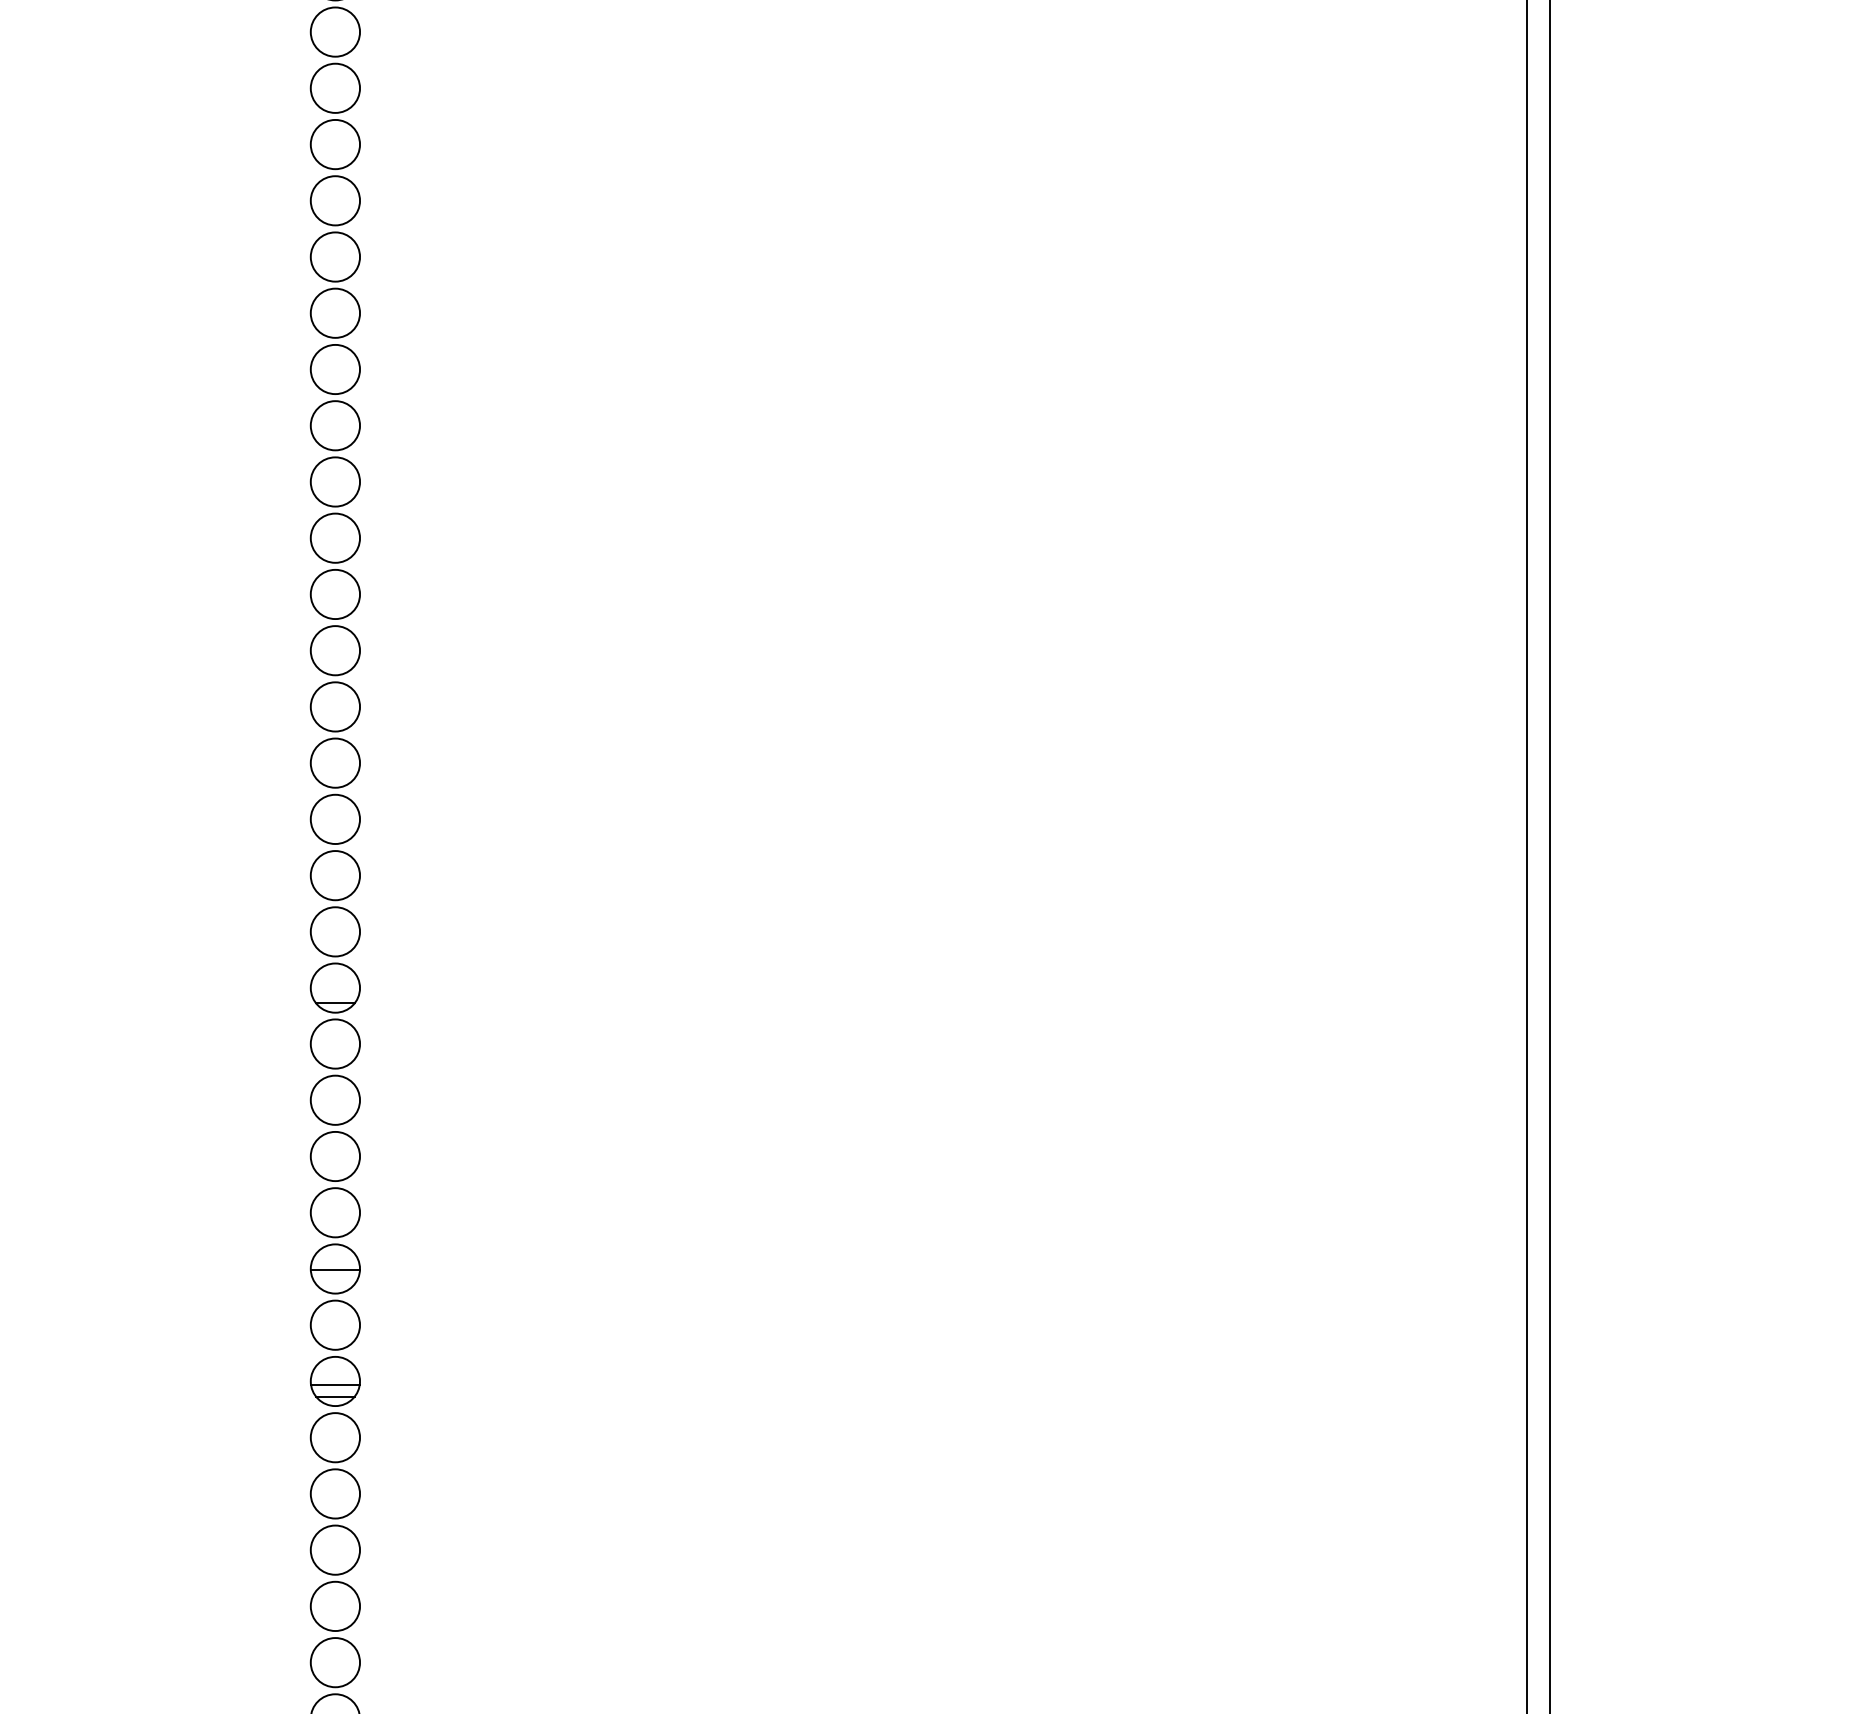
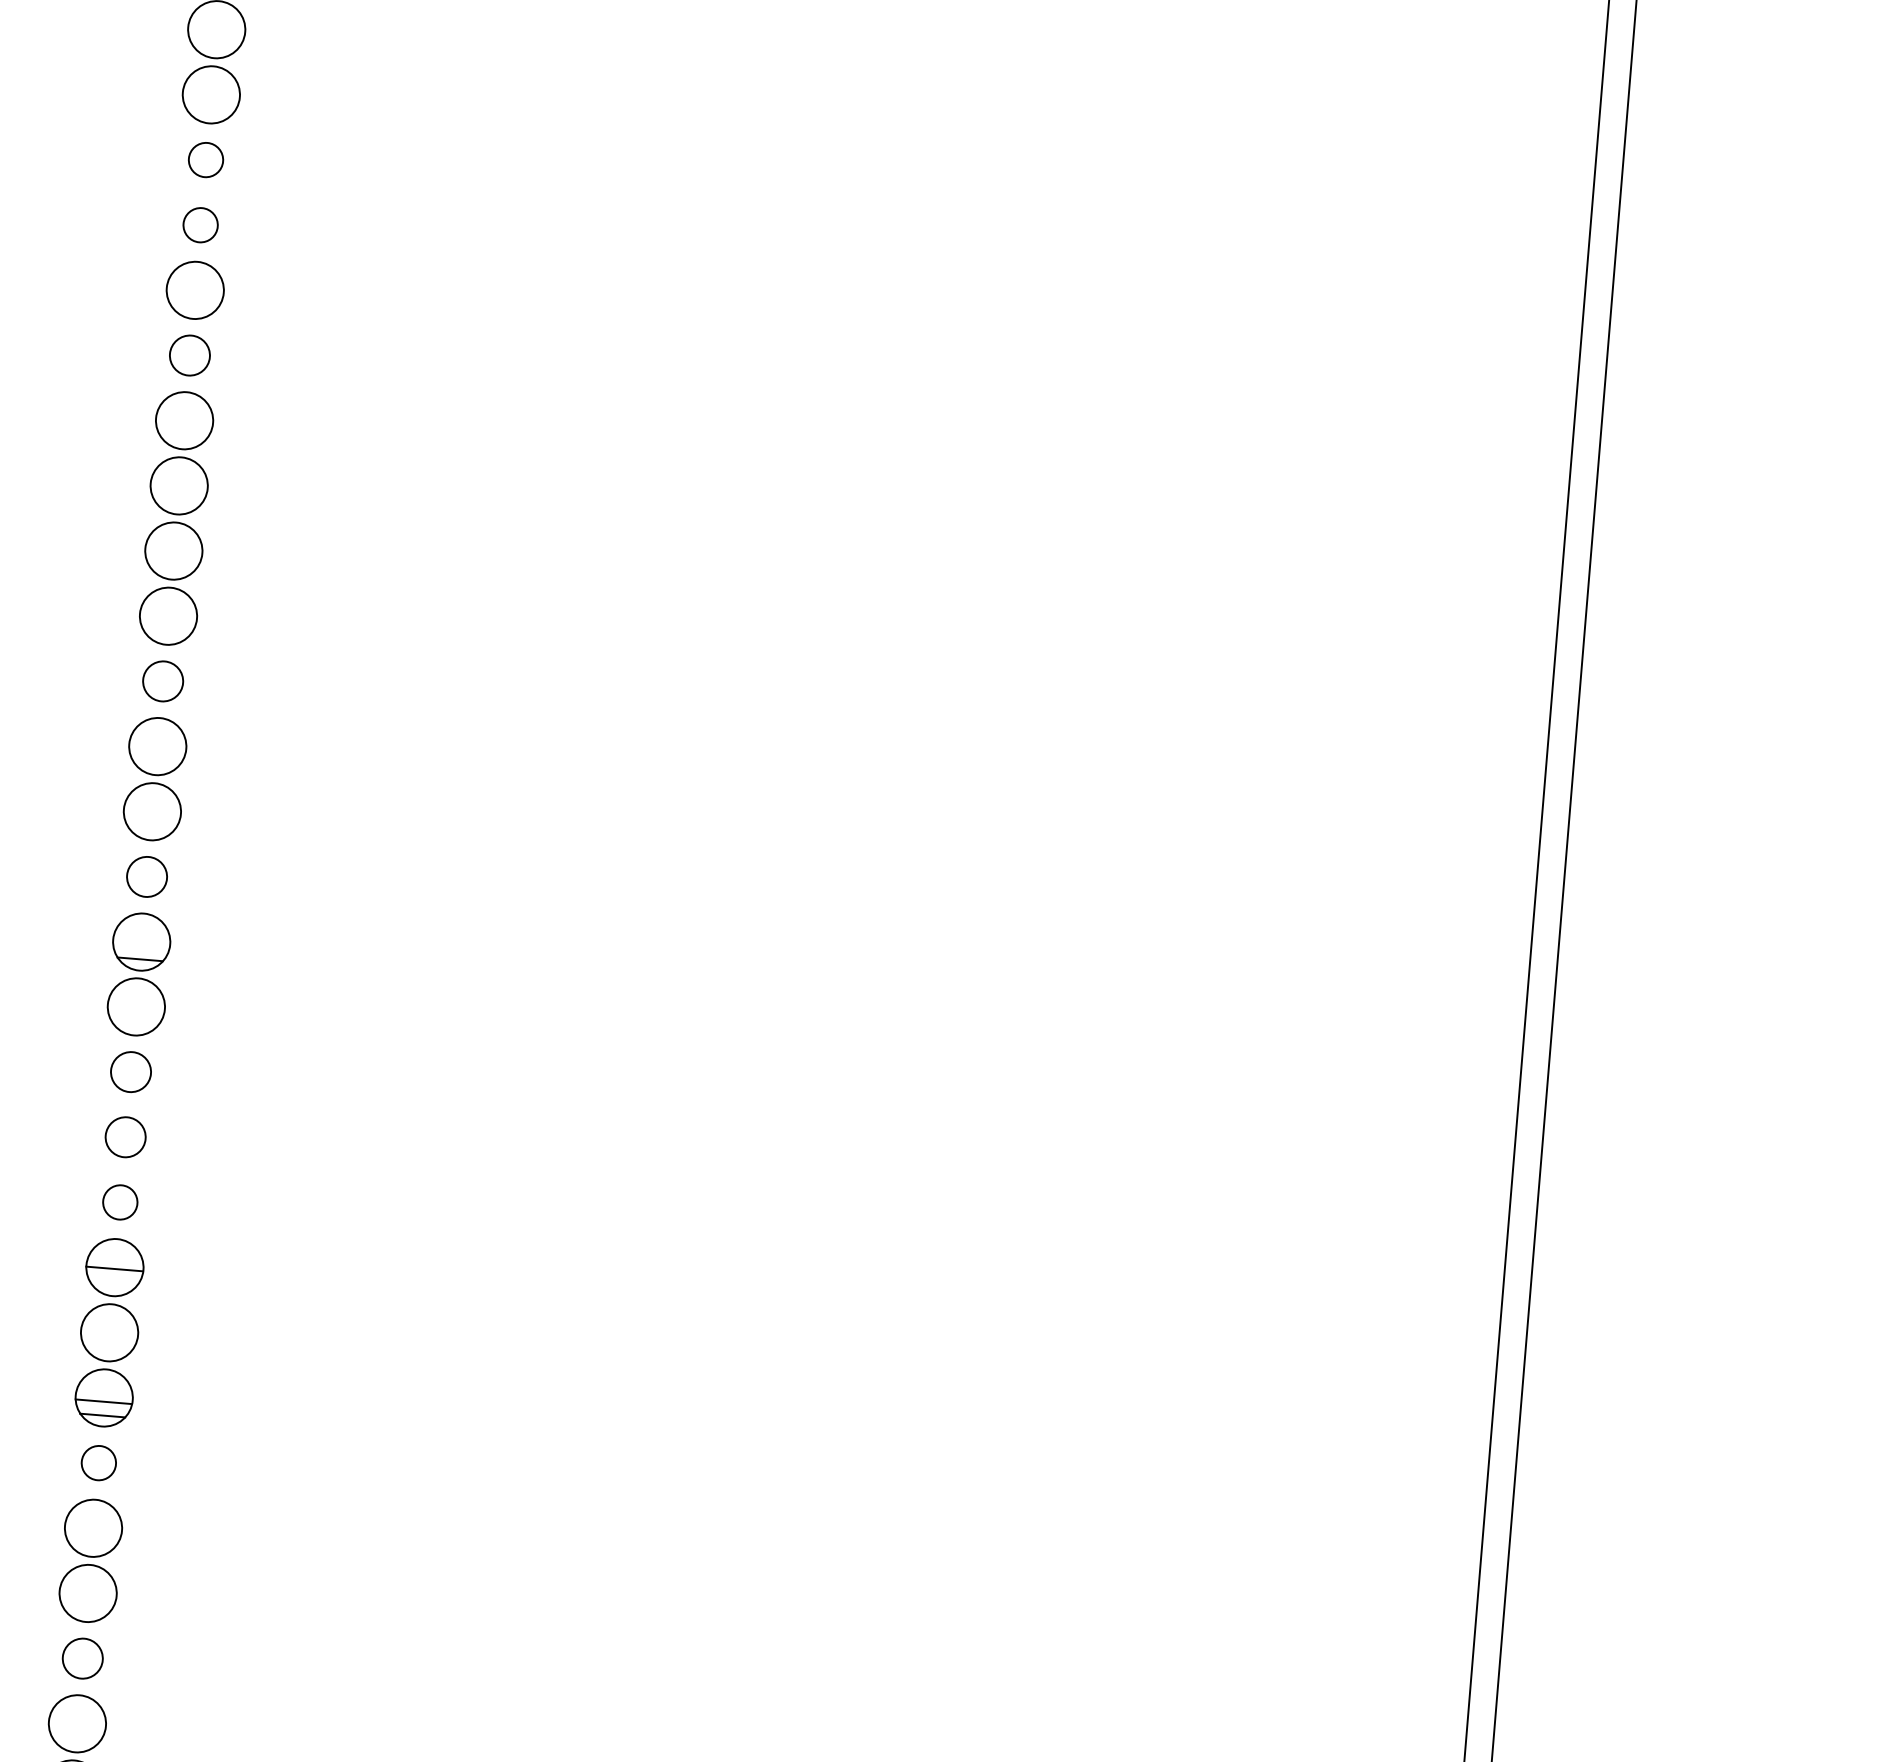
circle: (335, 312) -> (206, 159), size x0.6
circle: (335, 369) -> (200, 225), size x0.6
circle: (335, 481) -> (190, 355), size x0.7
circle: (335, 762) -> (163, 680), size x0.7
circle: (335, 931) -> (147, 876), size x0.7
circle: (335, 1099) -> (131, 1071), size x0.7
circle: (335, 1156) -> (125, 1137), size x0.7
circle: (335, 1212) -> (120, 1202), size x0.6
circle: (335, 1437) -> (99, 1462), size x0.6
circle: (335, 1606) -> (82, 1658), size x0.7

